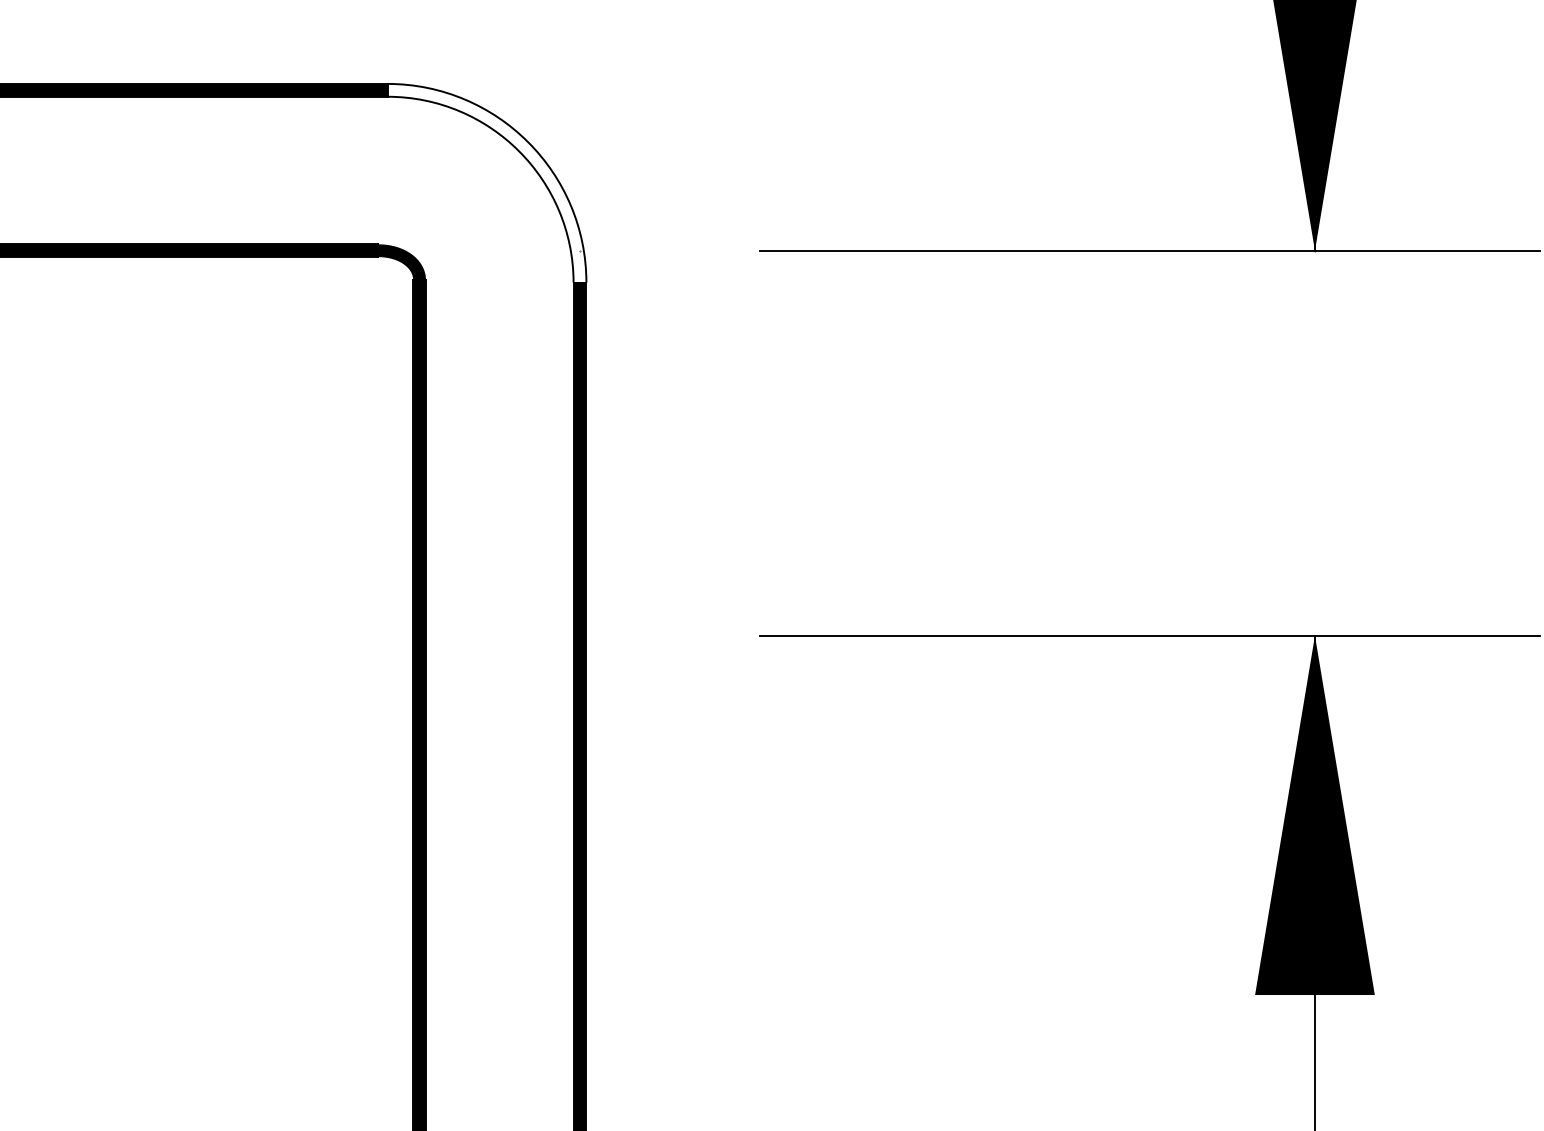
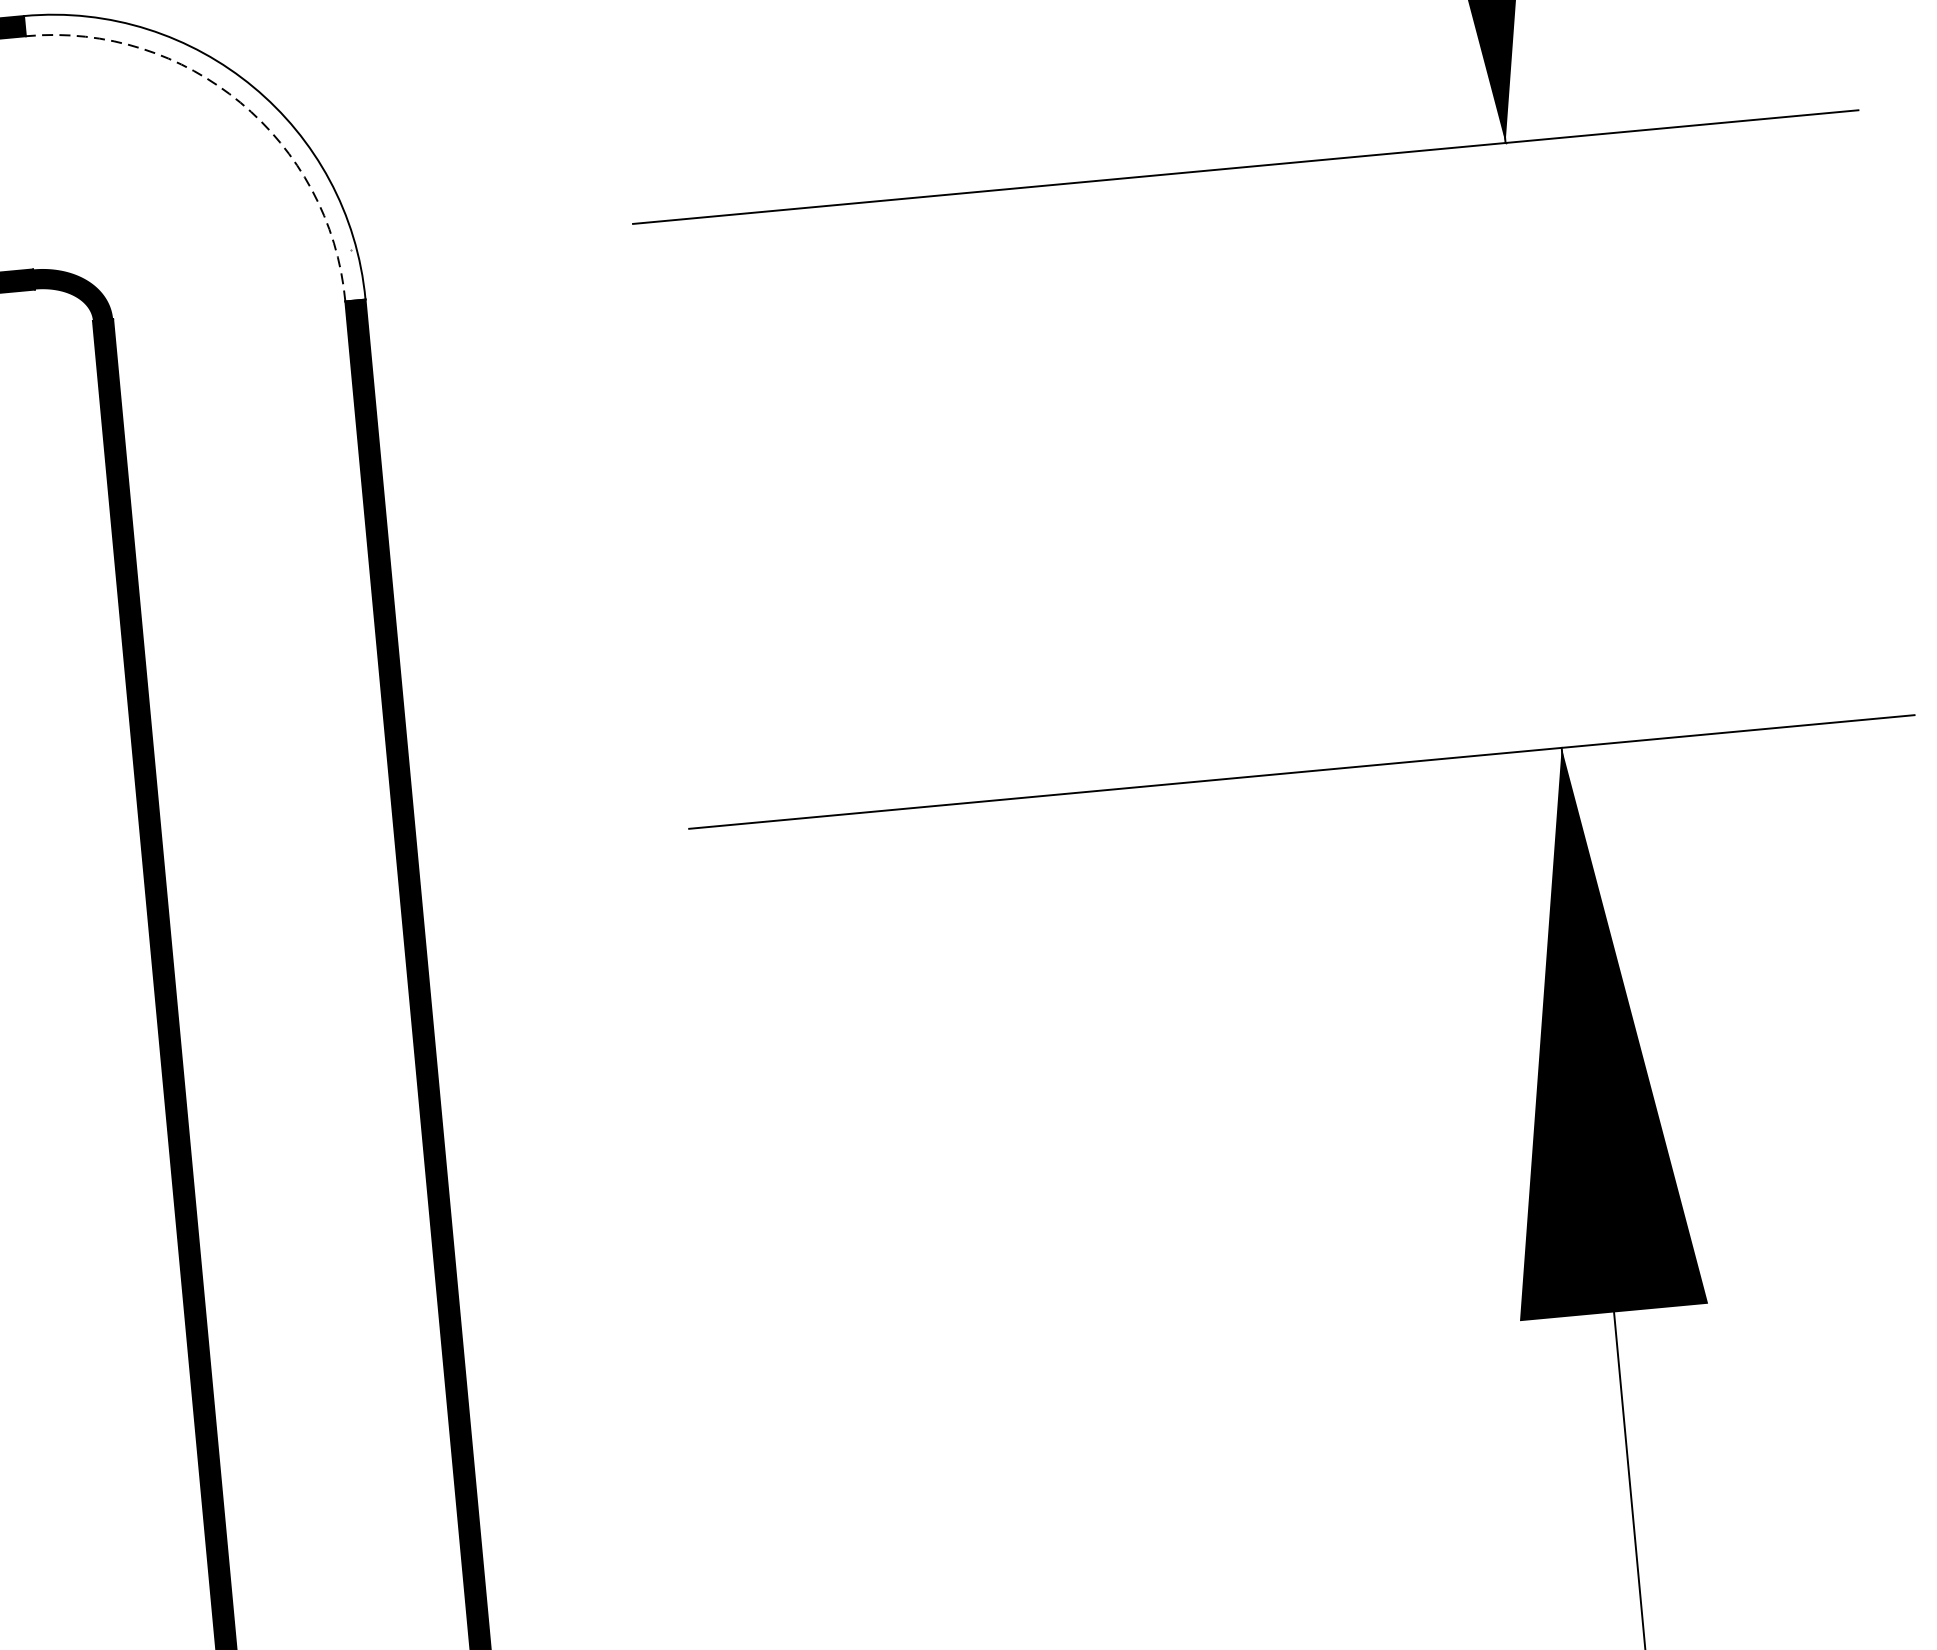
arc: (519, 151) -> (241, 102), solid -> dashed

